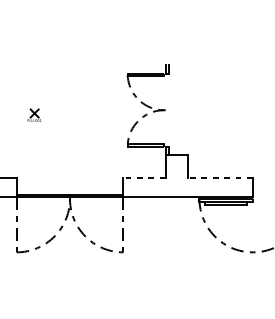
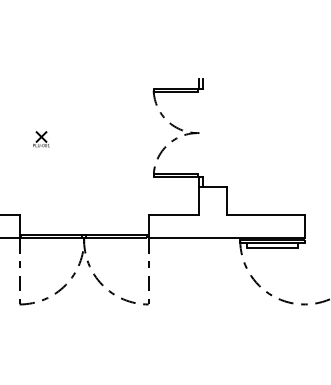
line: (144, 177) -> (173, 214), dashed -> solid
line: (220, 177) -> (265, 214), dashed -> solid

